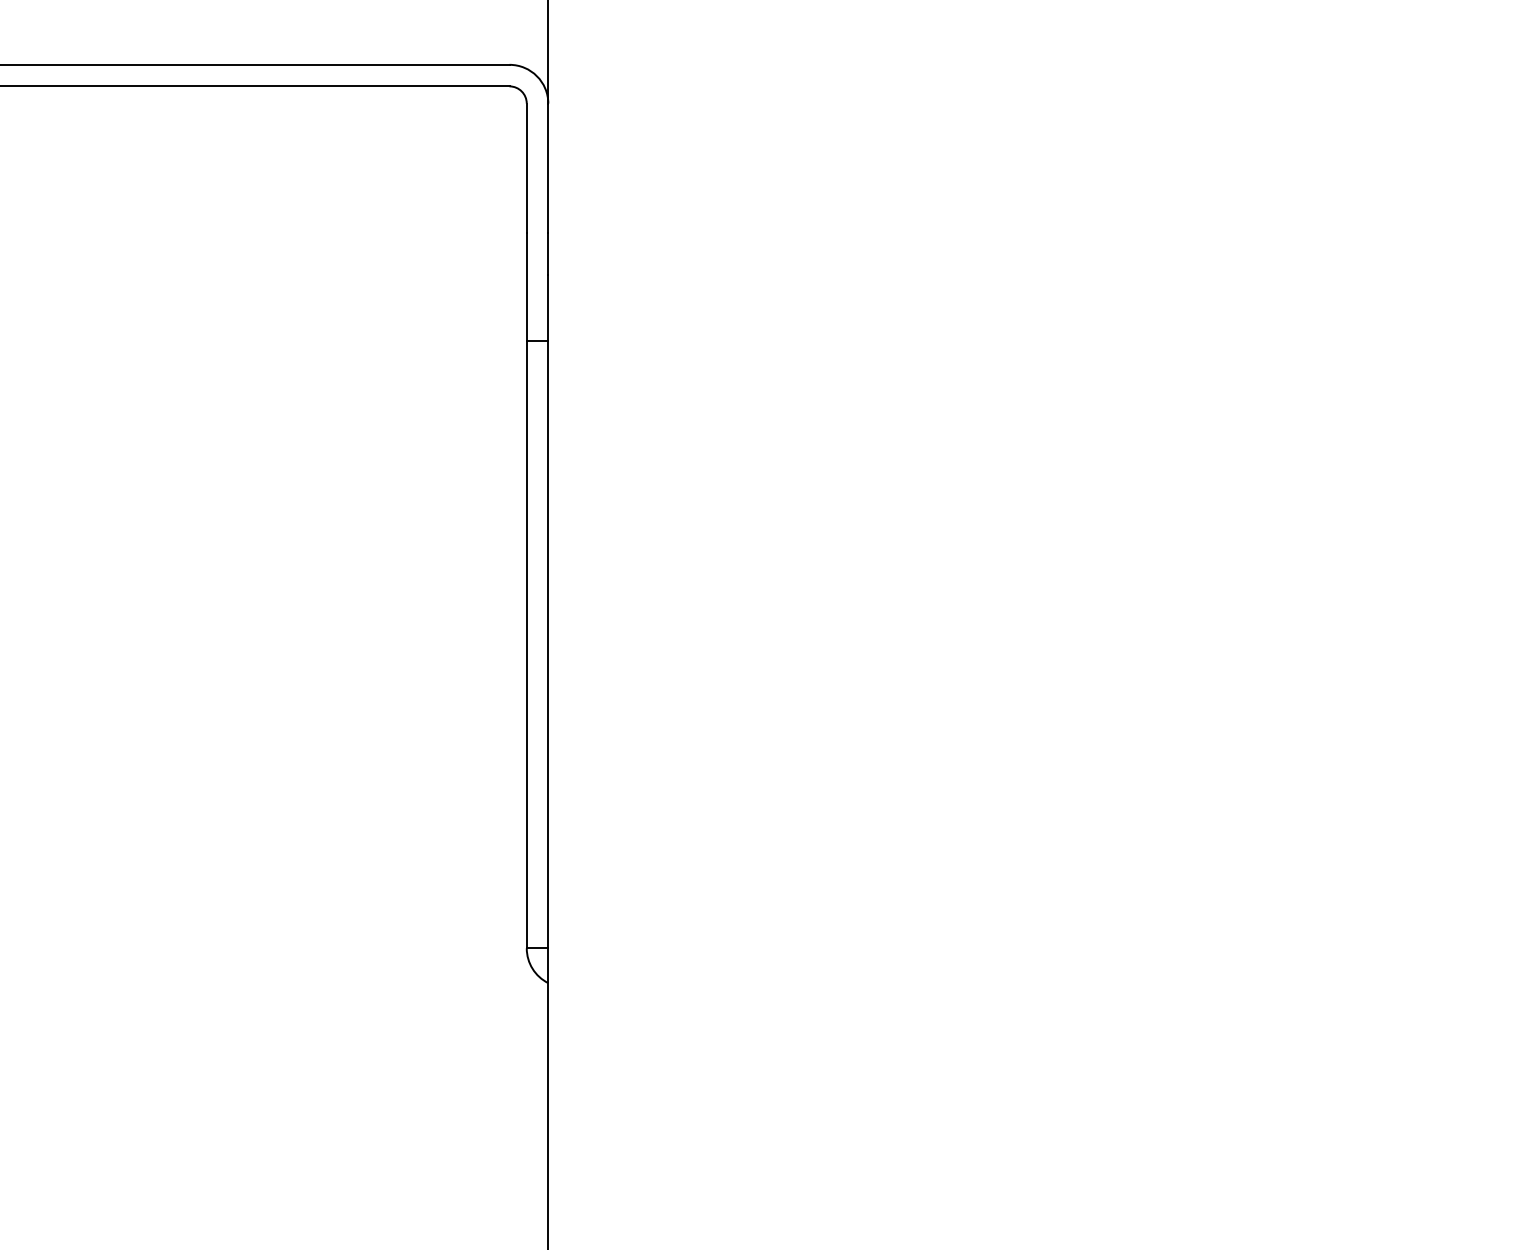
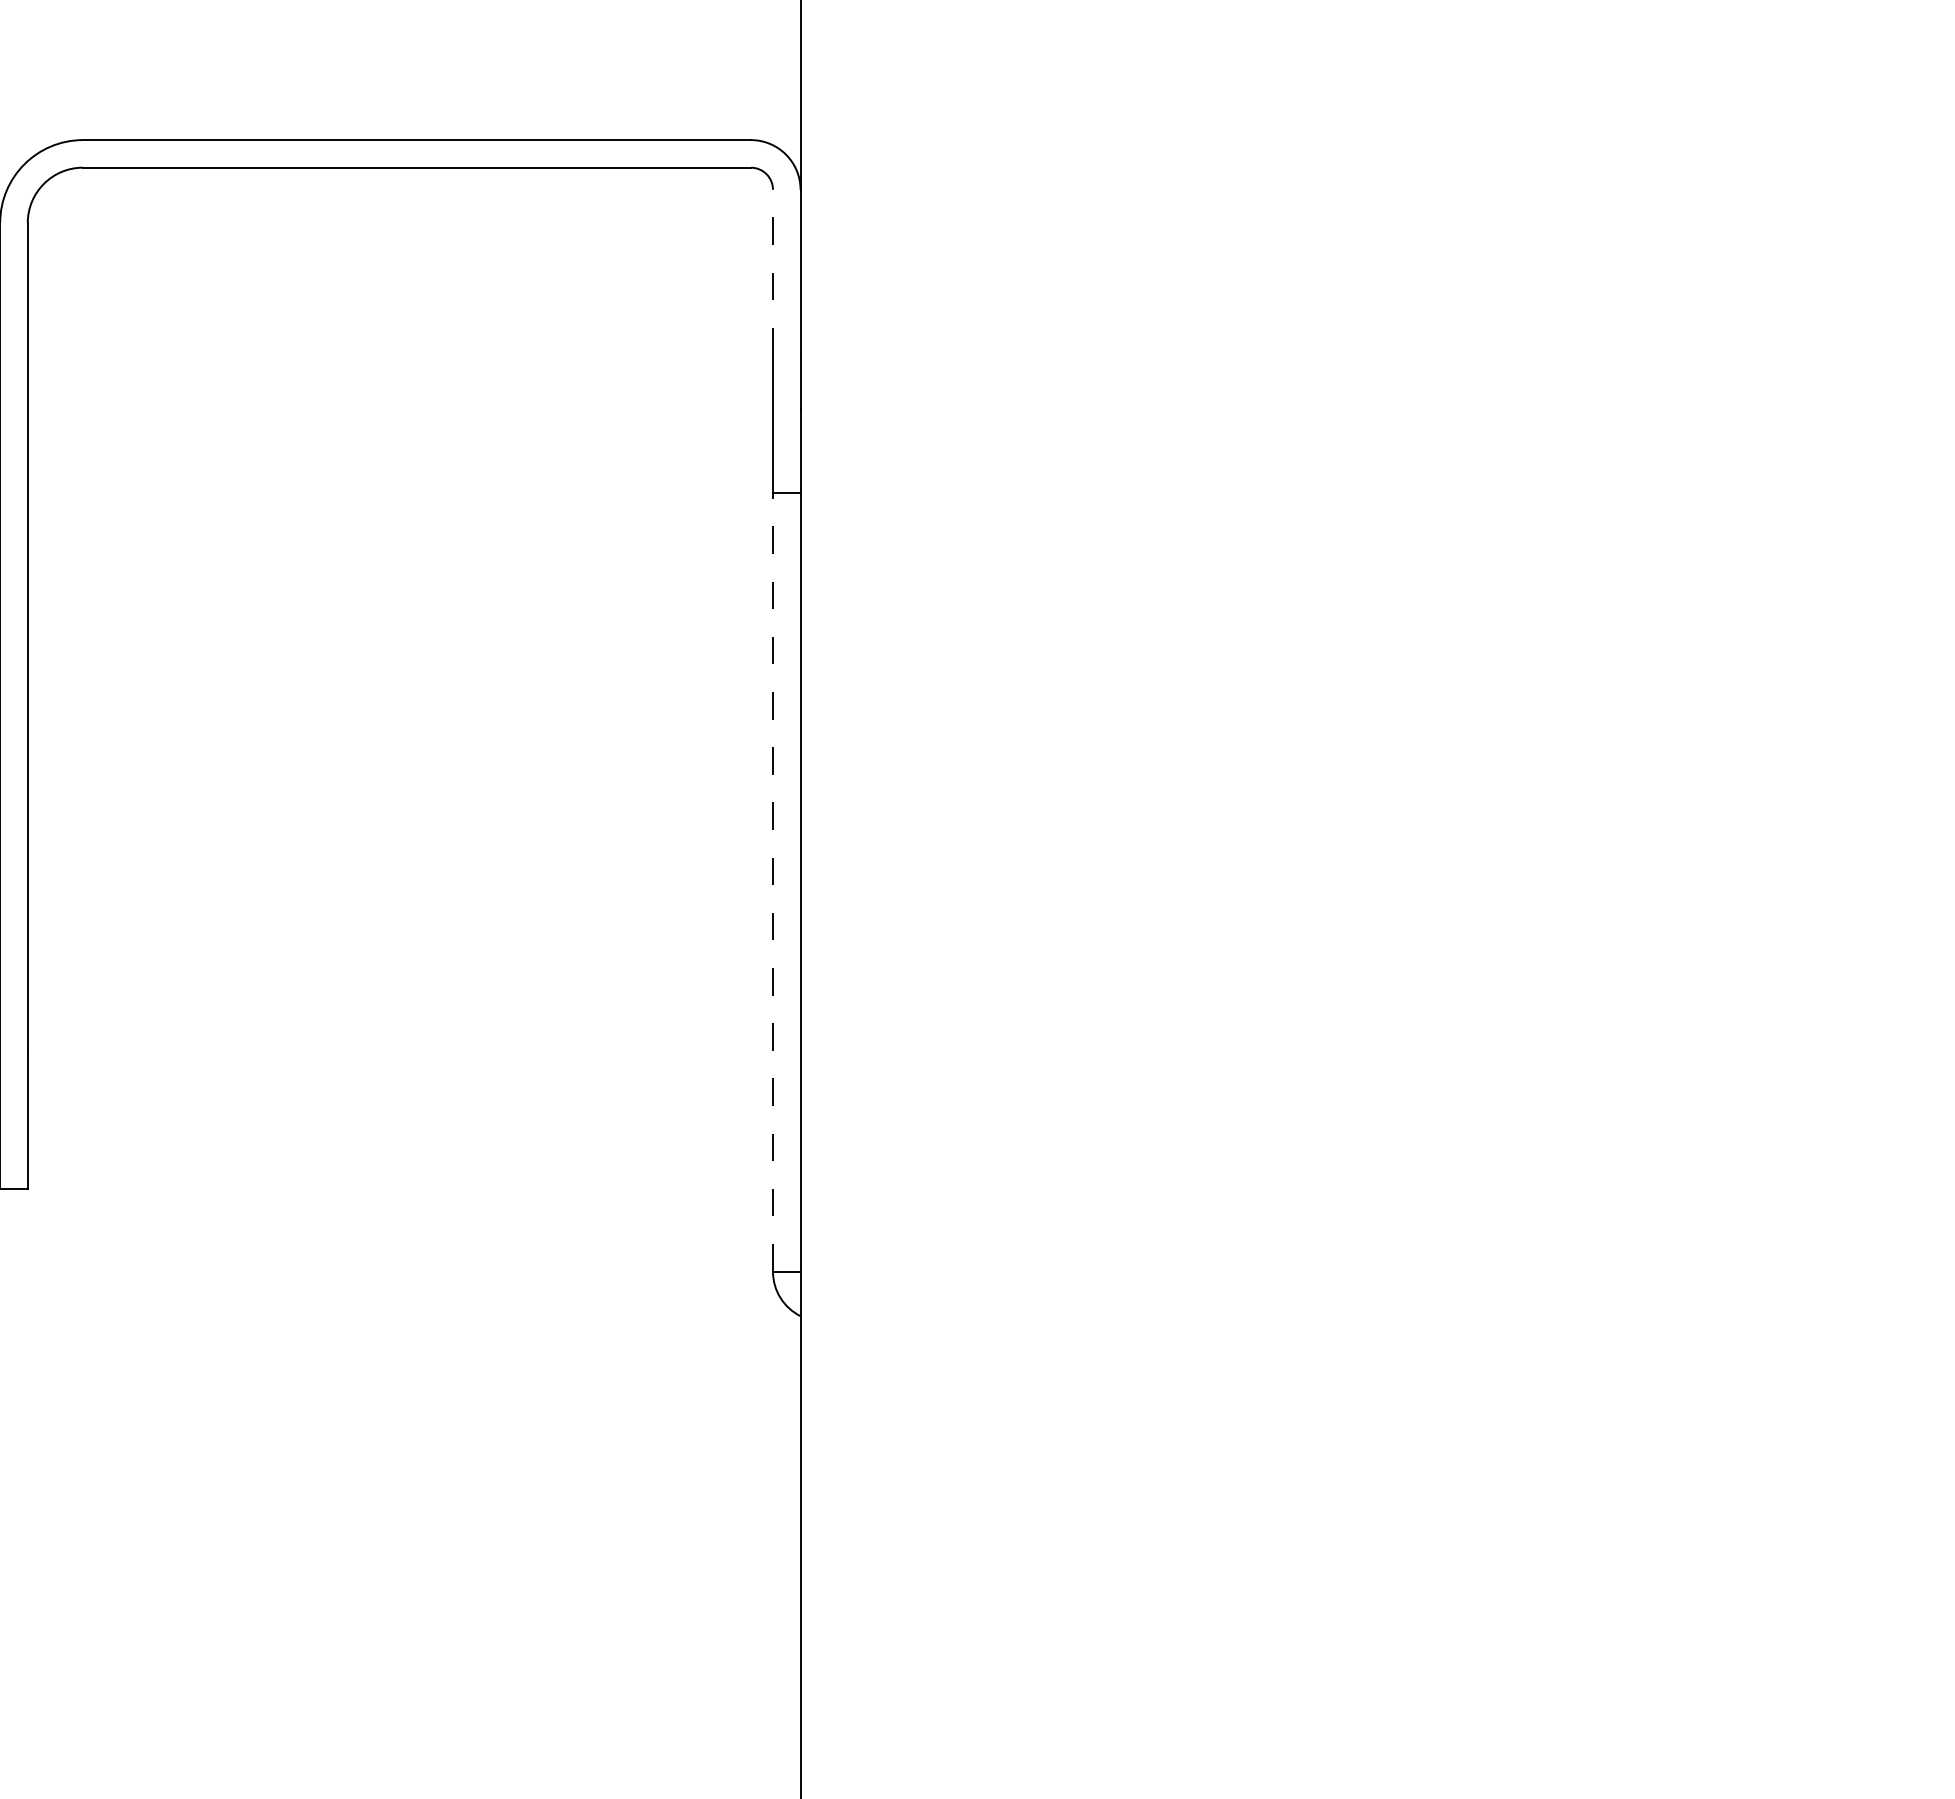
line: (526, 168) -> (772, 272), solid -> dashed
line: (526, 644) -> (772, 882), solid -> dashed

